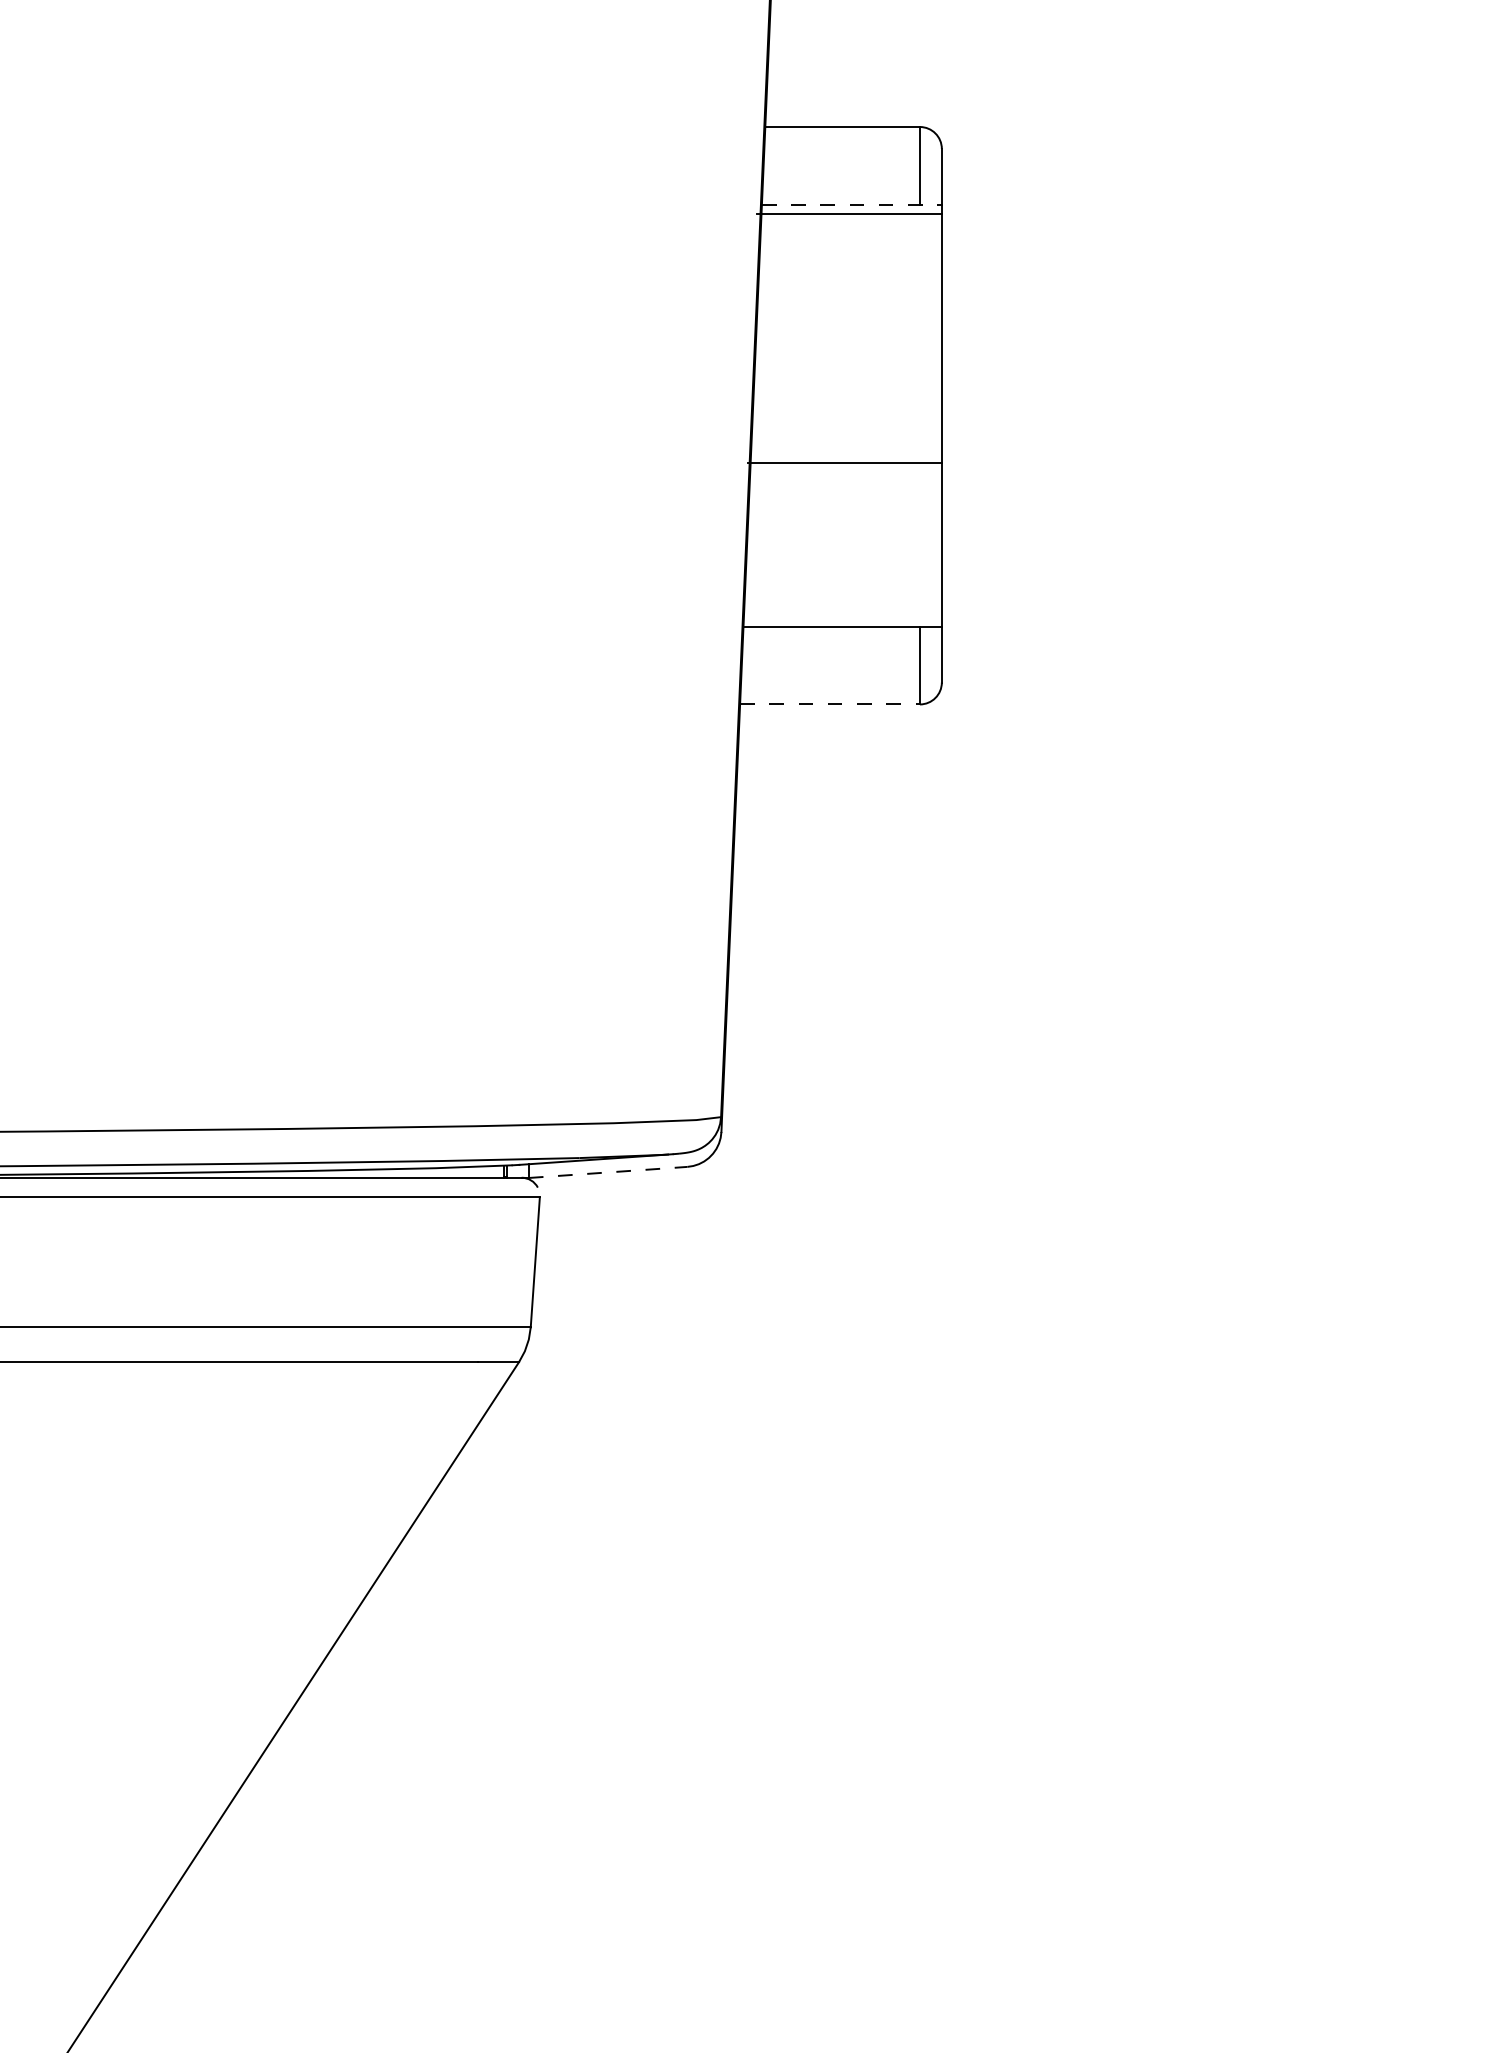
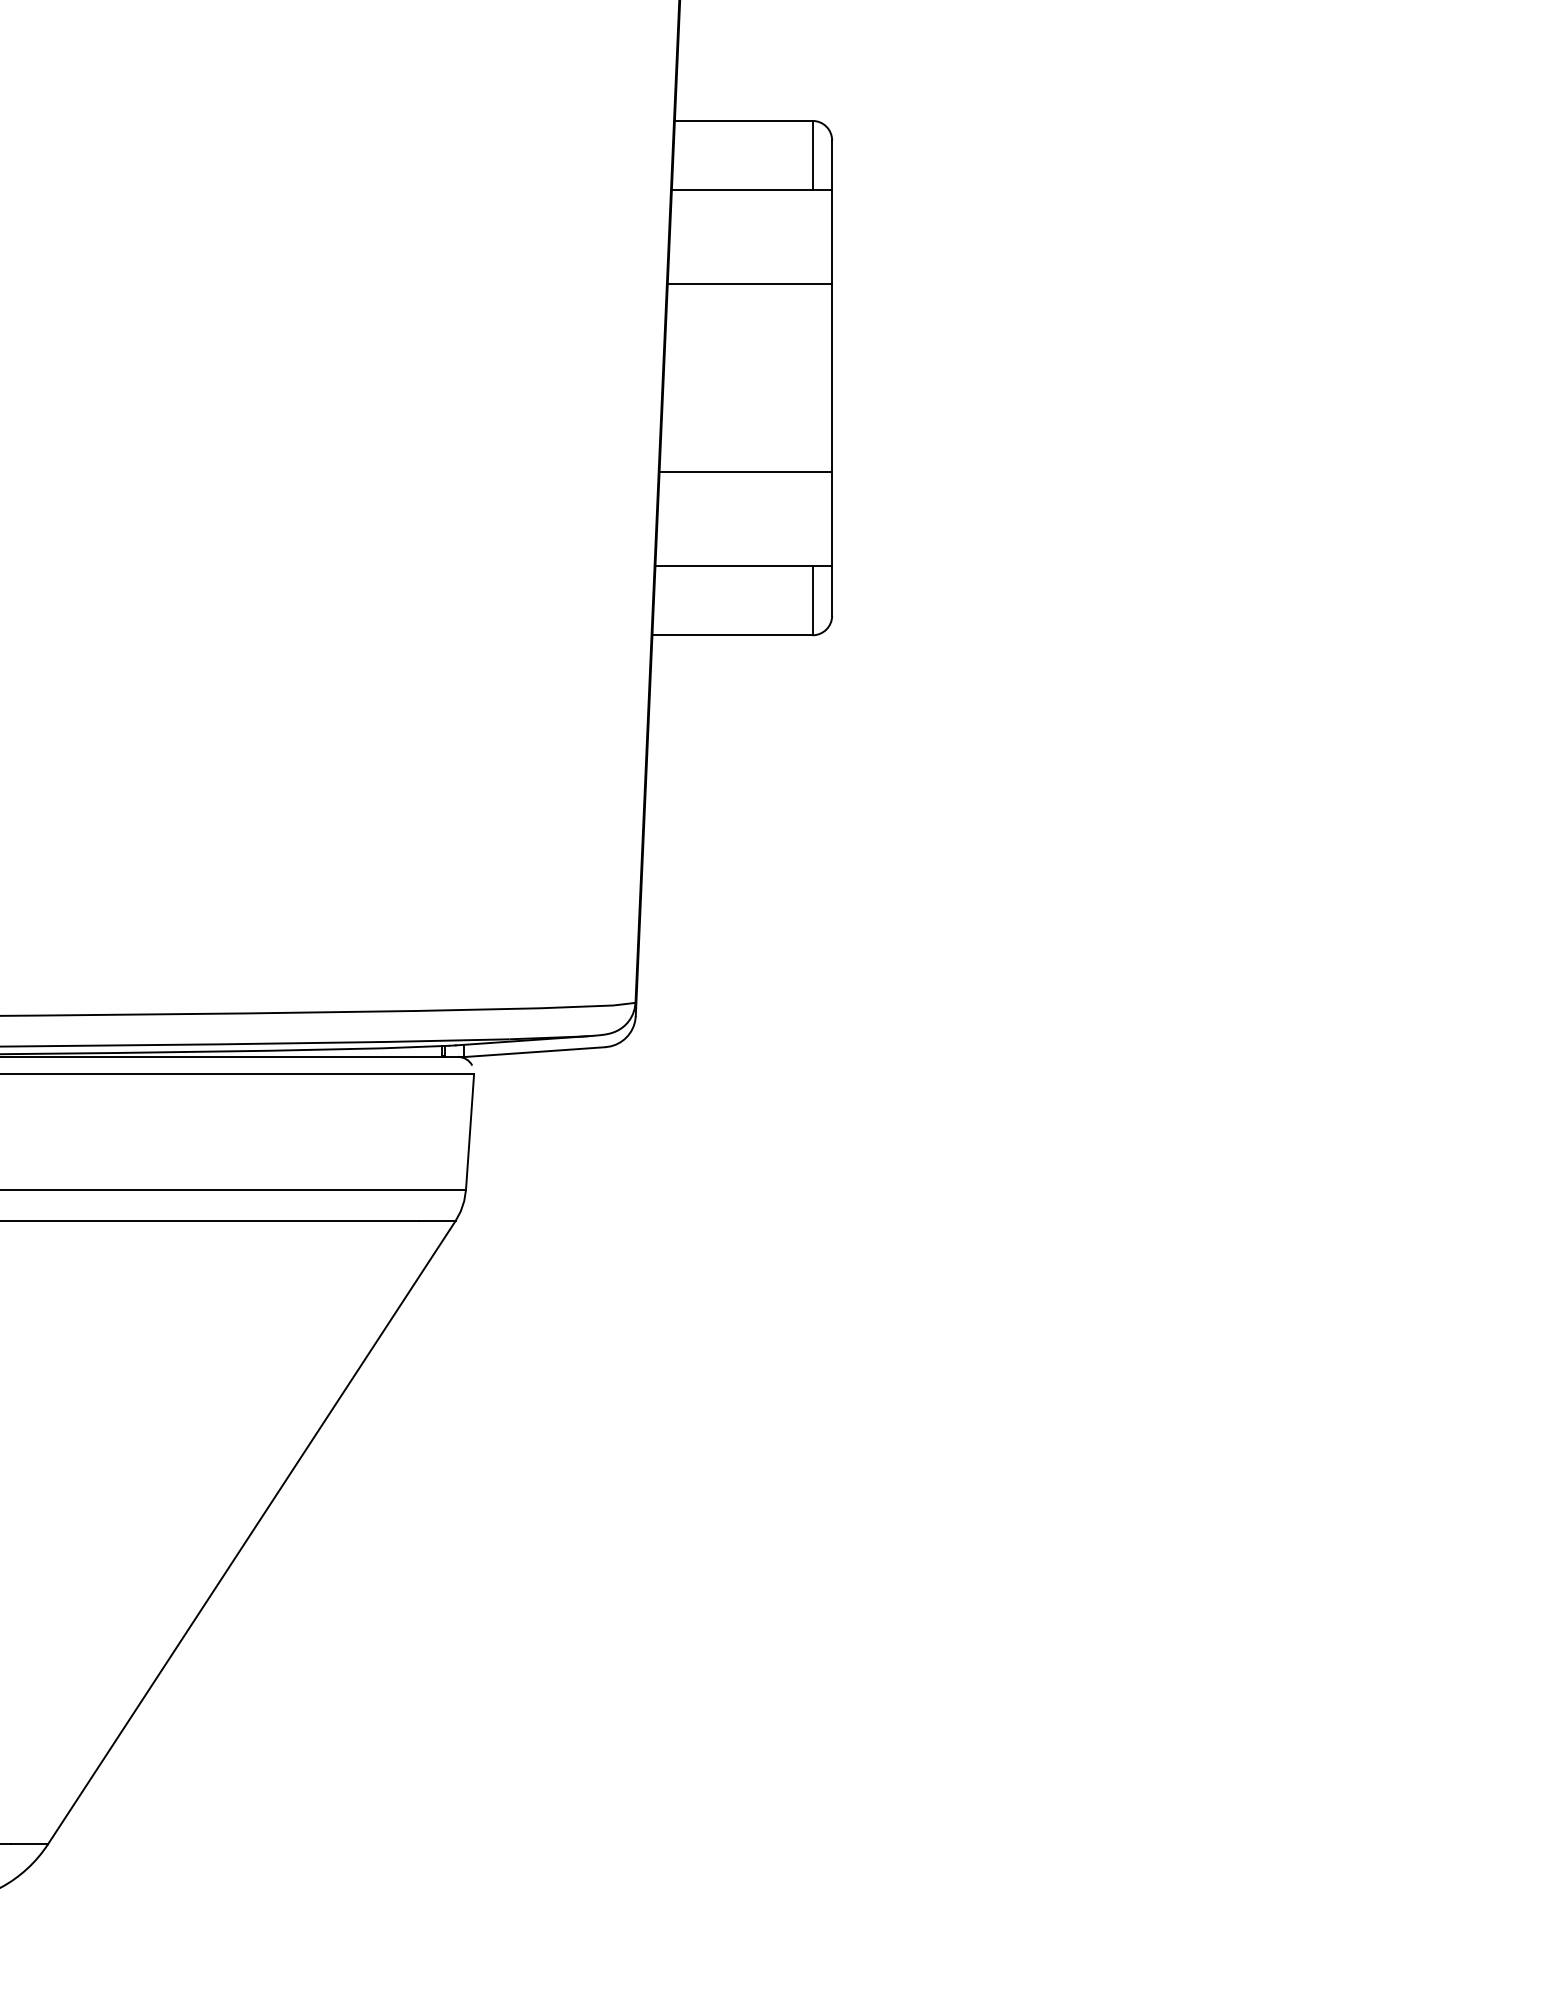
line: (852, 205) -> (752, 190), dashed -> solid
line: (849, 214) -> (749, 284), moved
line: (844, 463) -> (745, 472), moved
line: (831, 704) -> (733, 635), dashed -> solid
line: (607, 1172) -> (534, 1052), dashed -> solid

